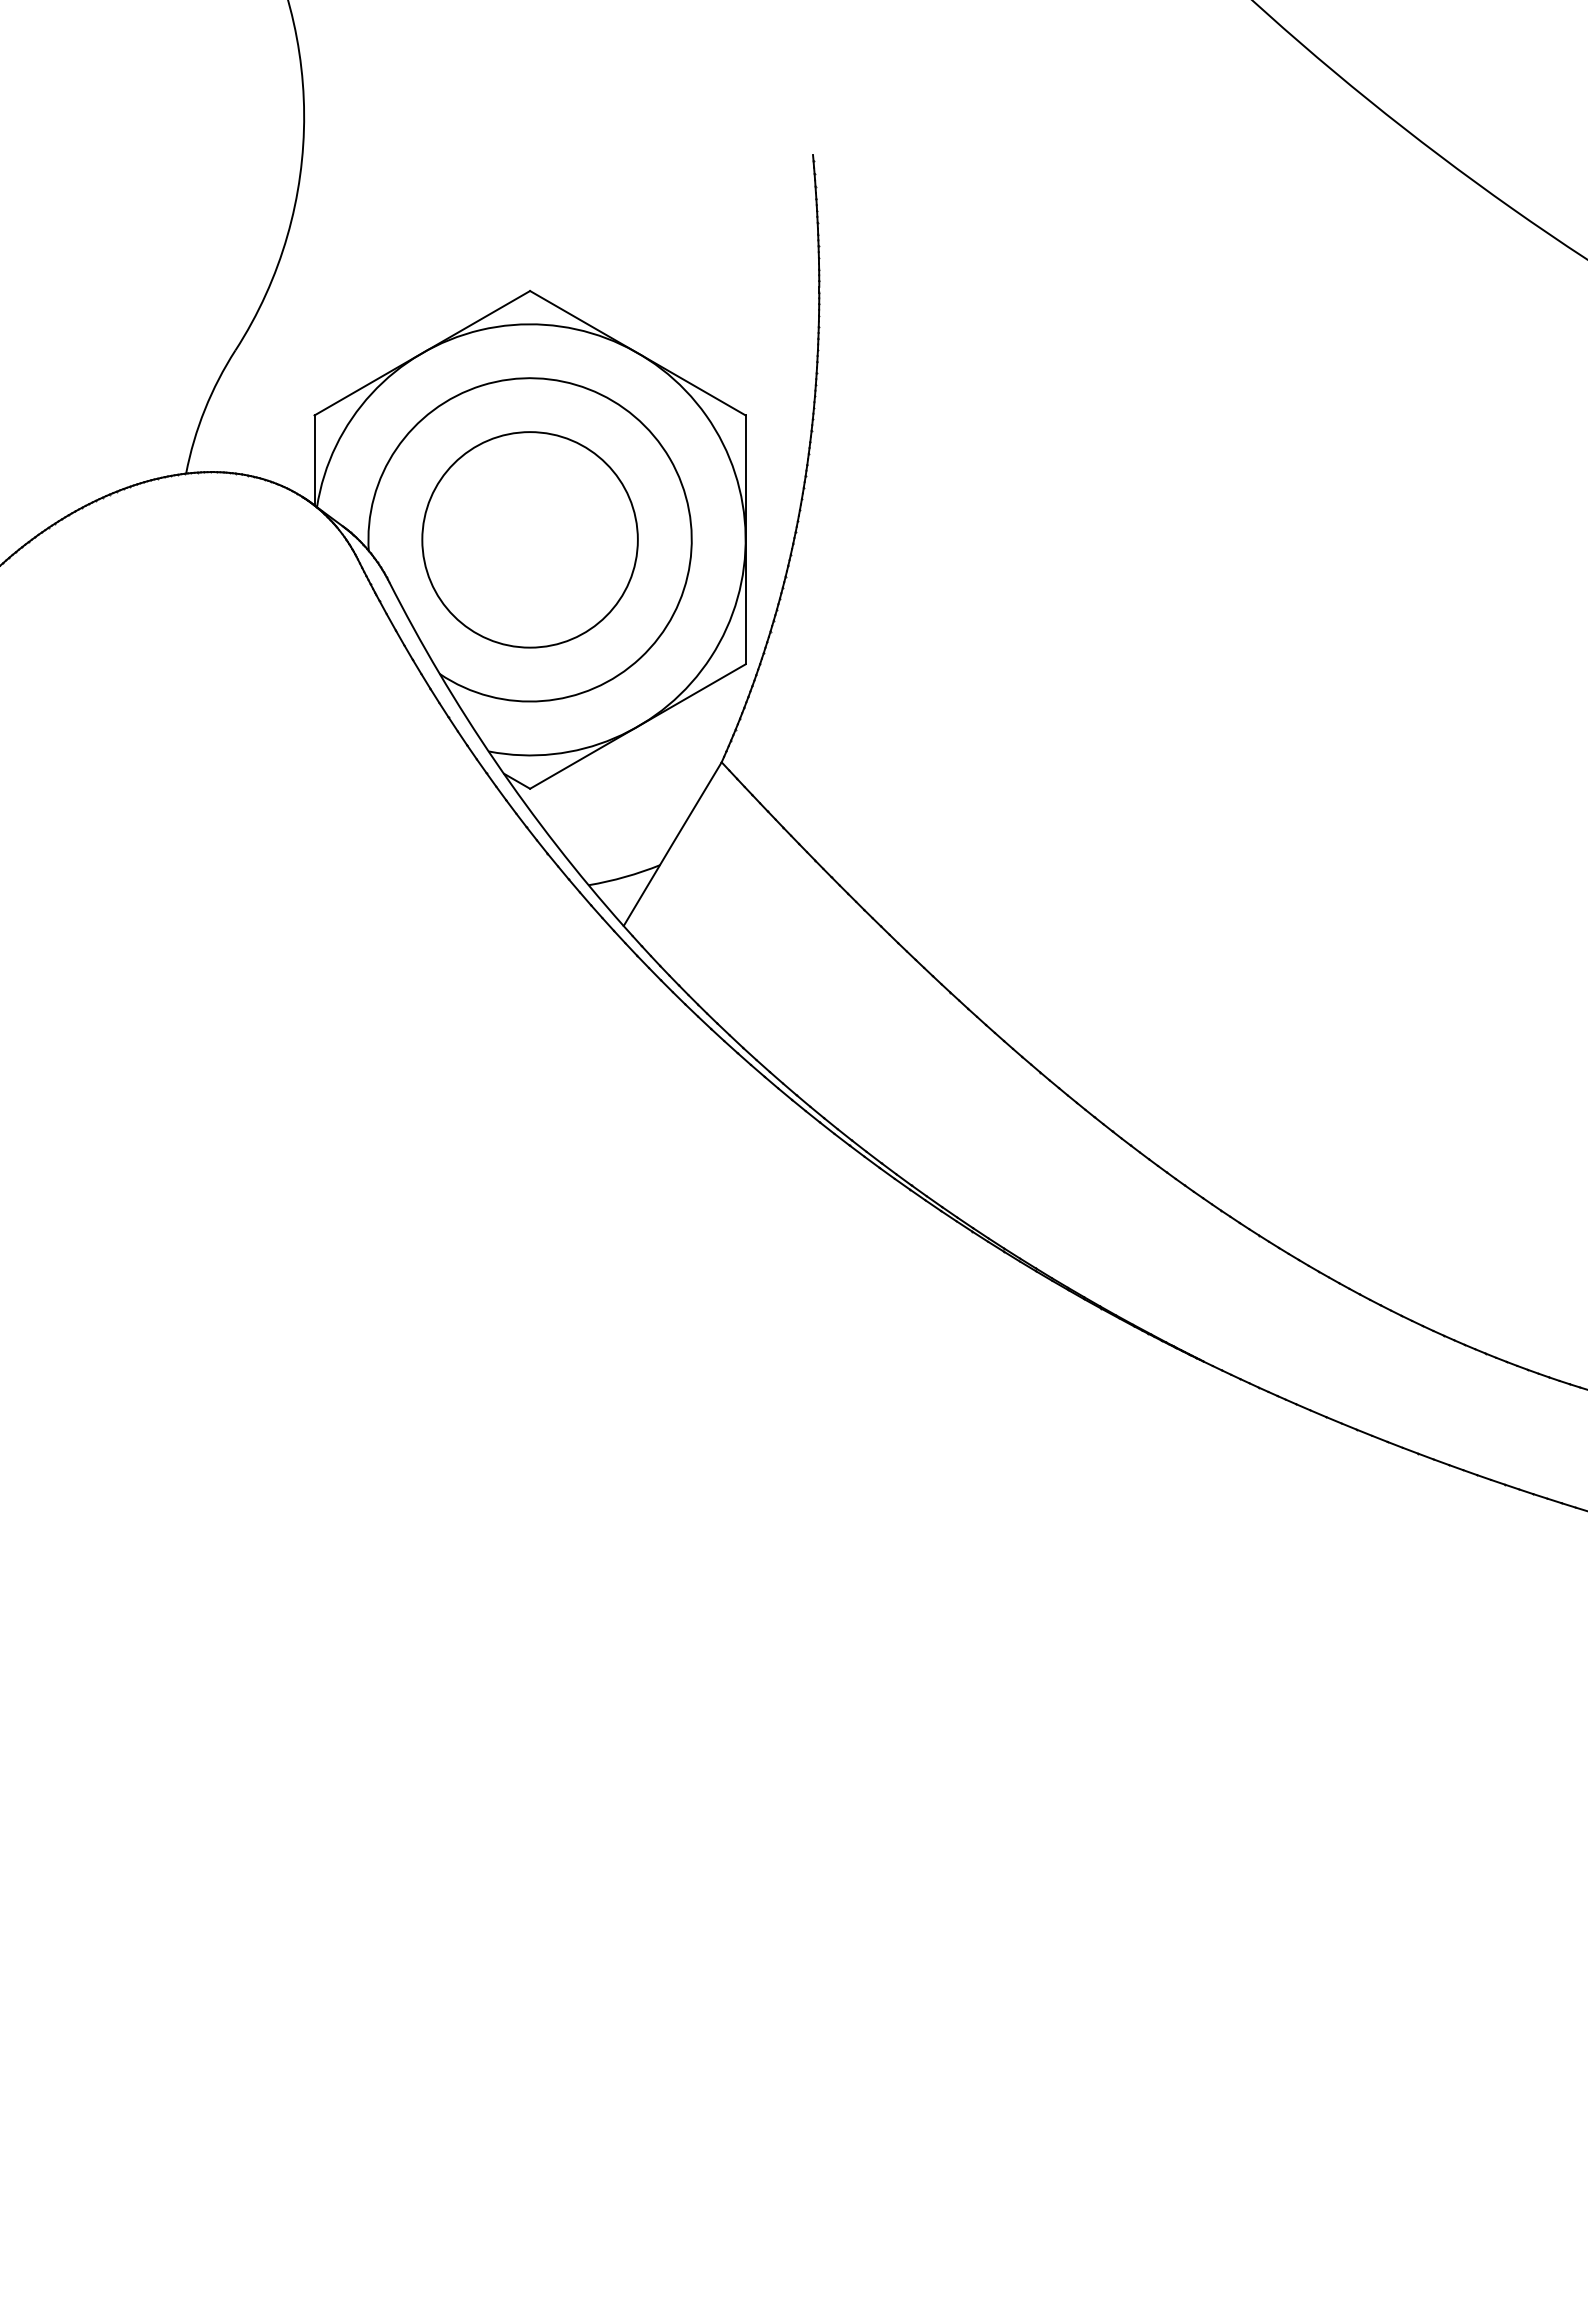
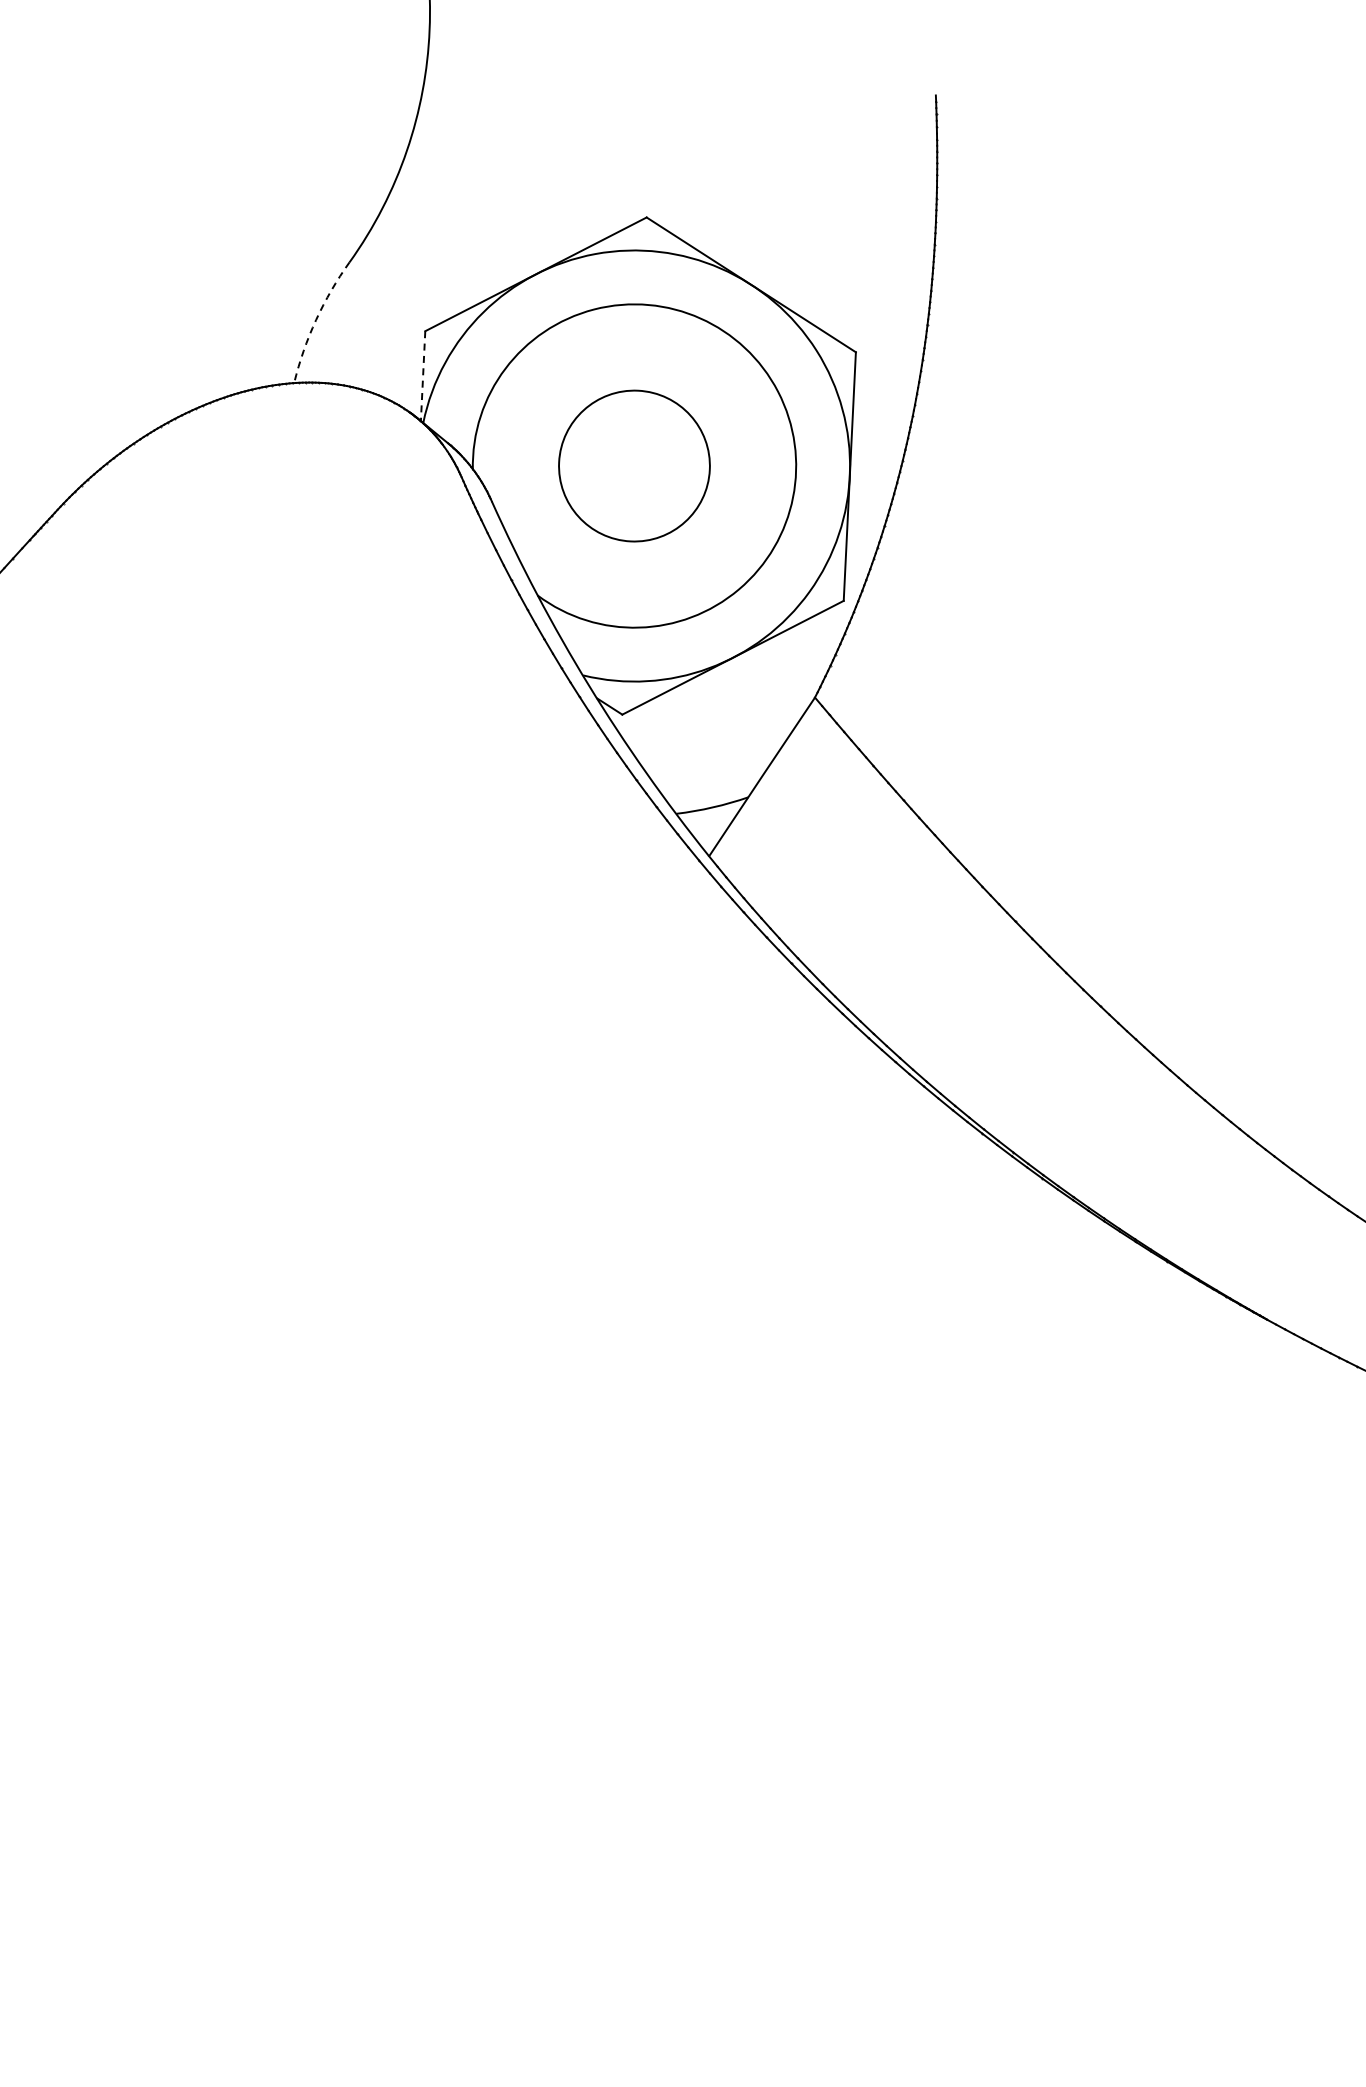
arc: (204, 409) -> (315, 319), solid -> dashed
line: (314, 460) -> (423, 376), solid -> dashed
circle: (529, 539) -> (633, 465), size x0.7

